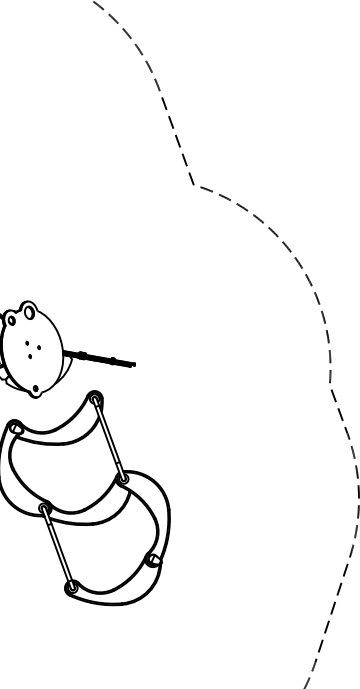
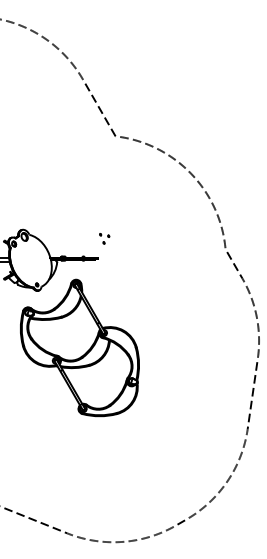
part: (32, 349) -> (104, 238), moved

